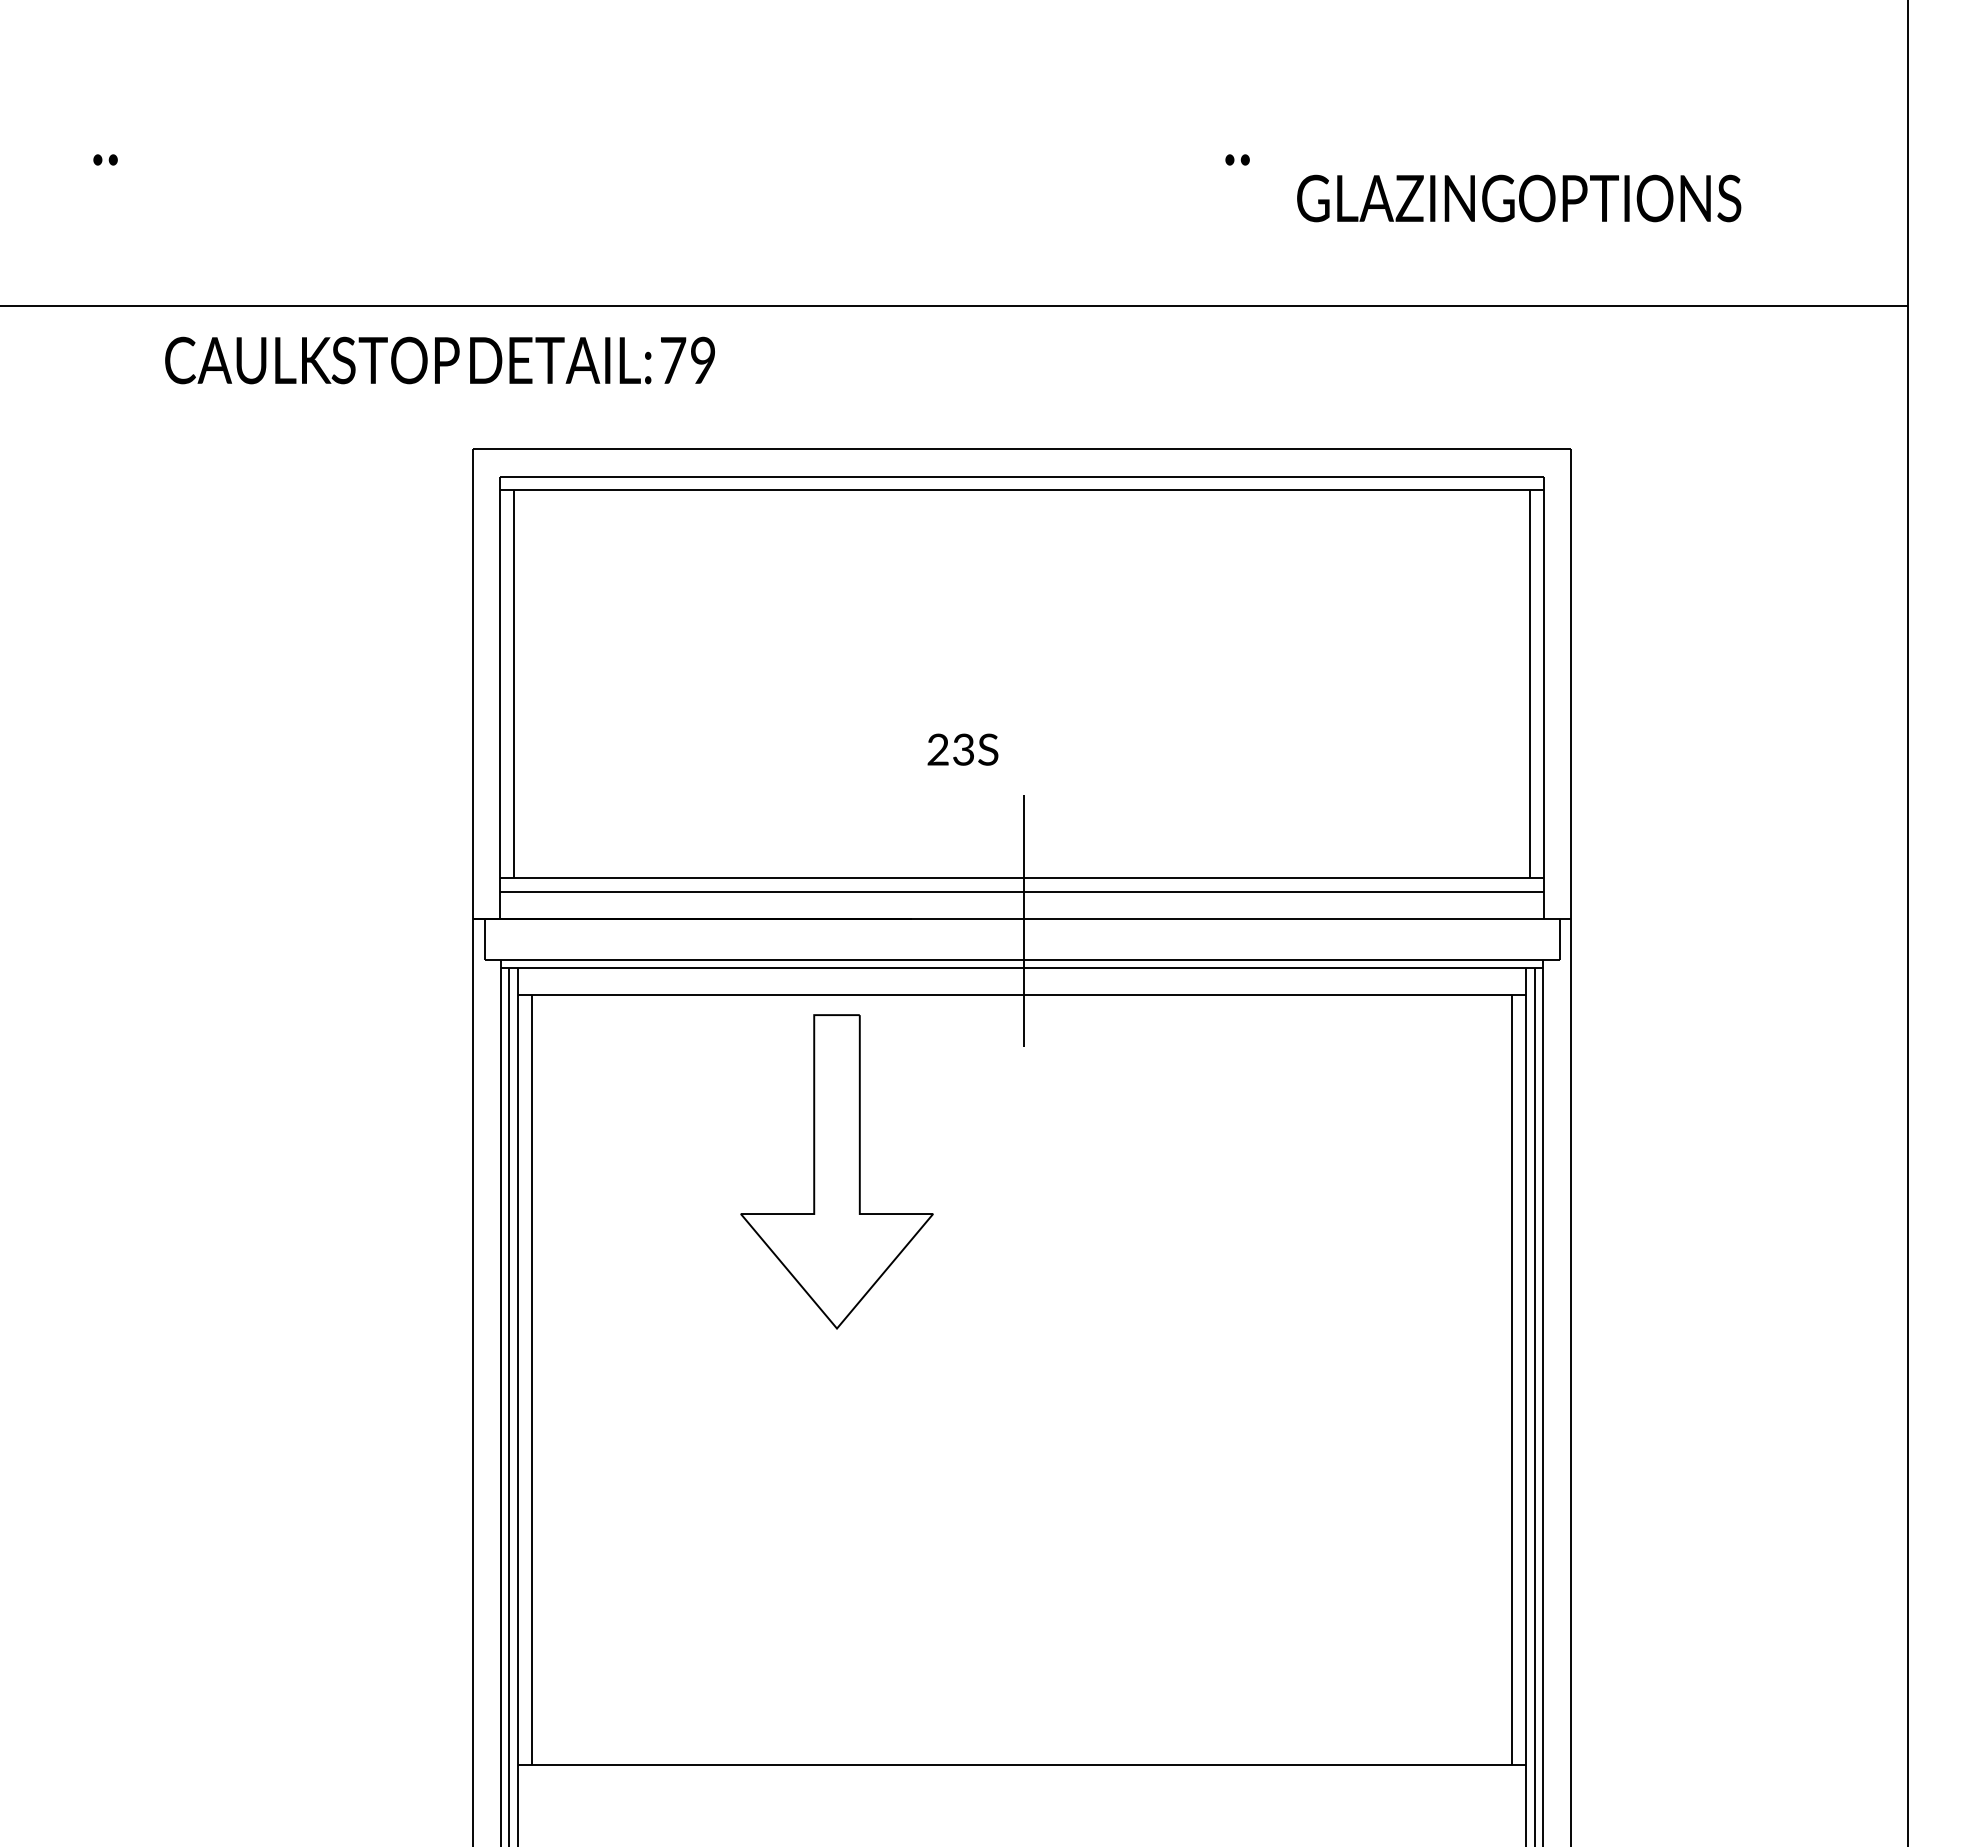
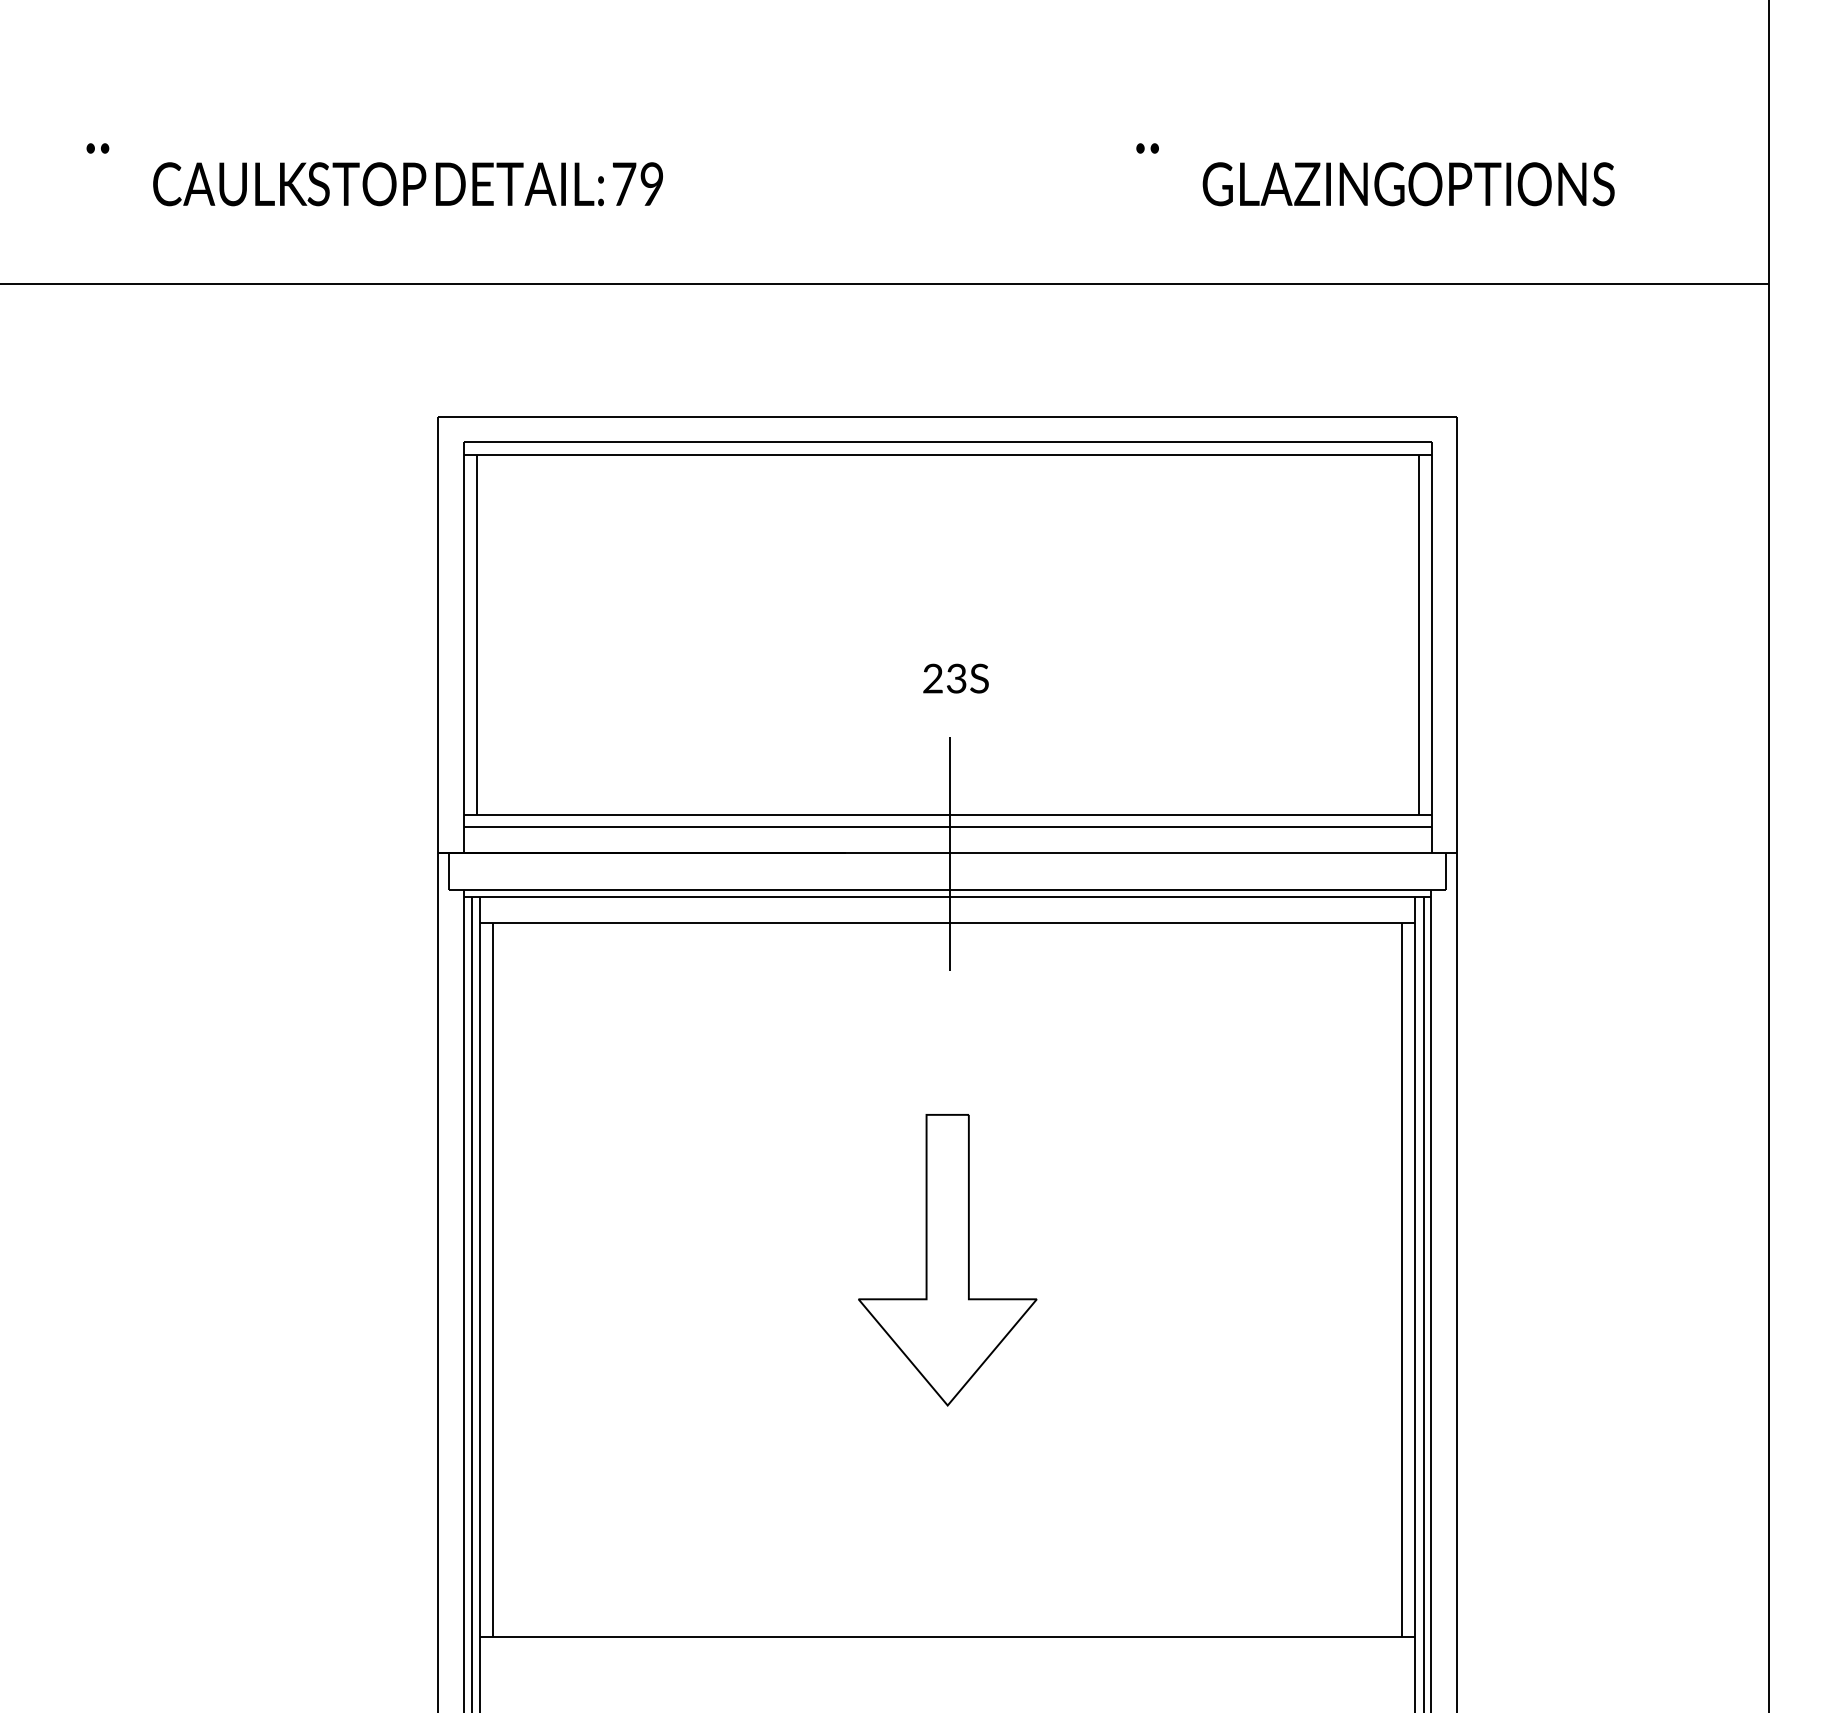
text: (439, 360) -> (407, 184), moved
text: (962, 749) -> (955, 678), moved
part: (836, 1171) -> (947, 1259), moved

